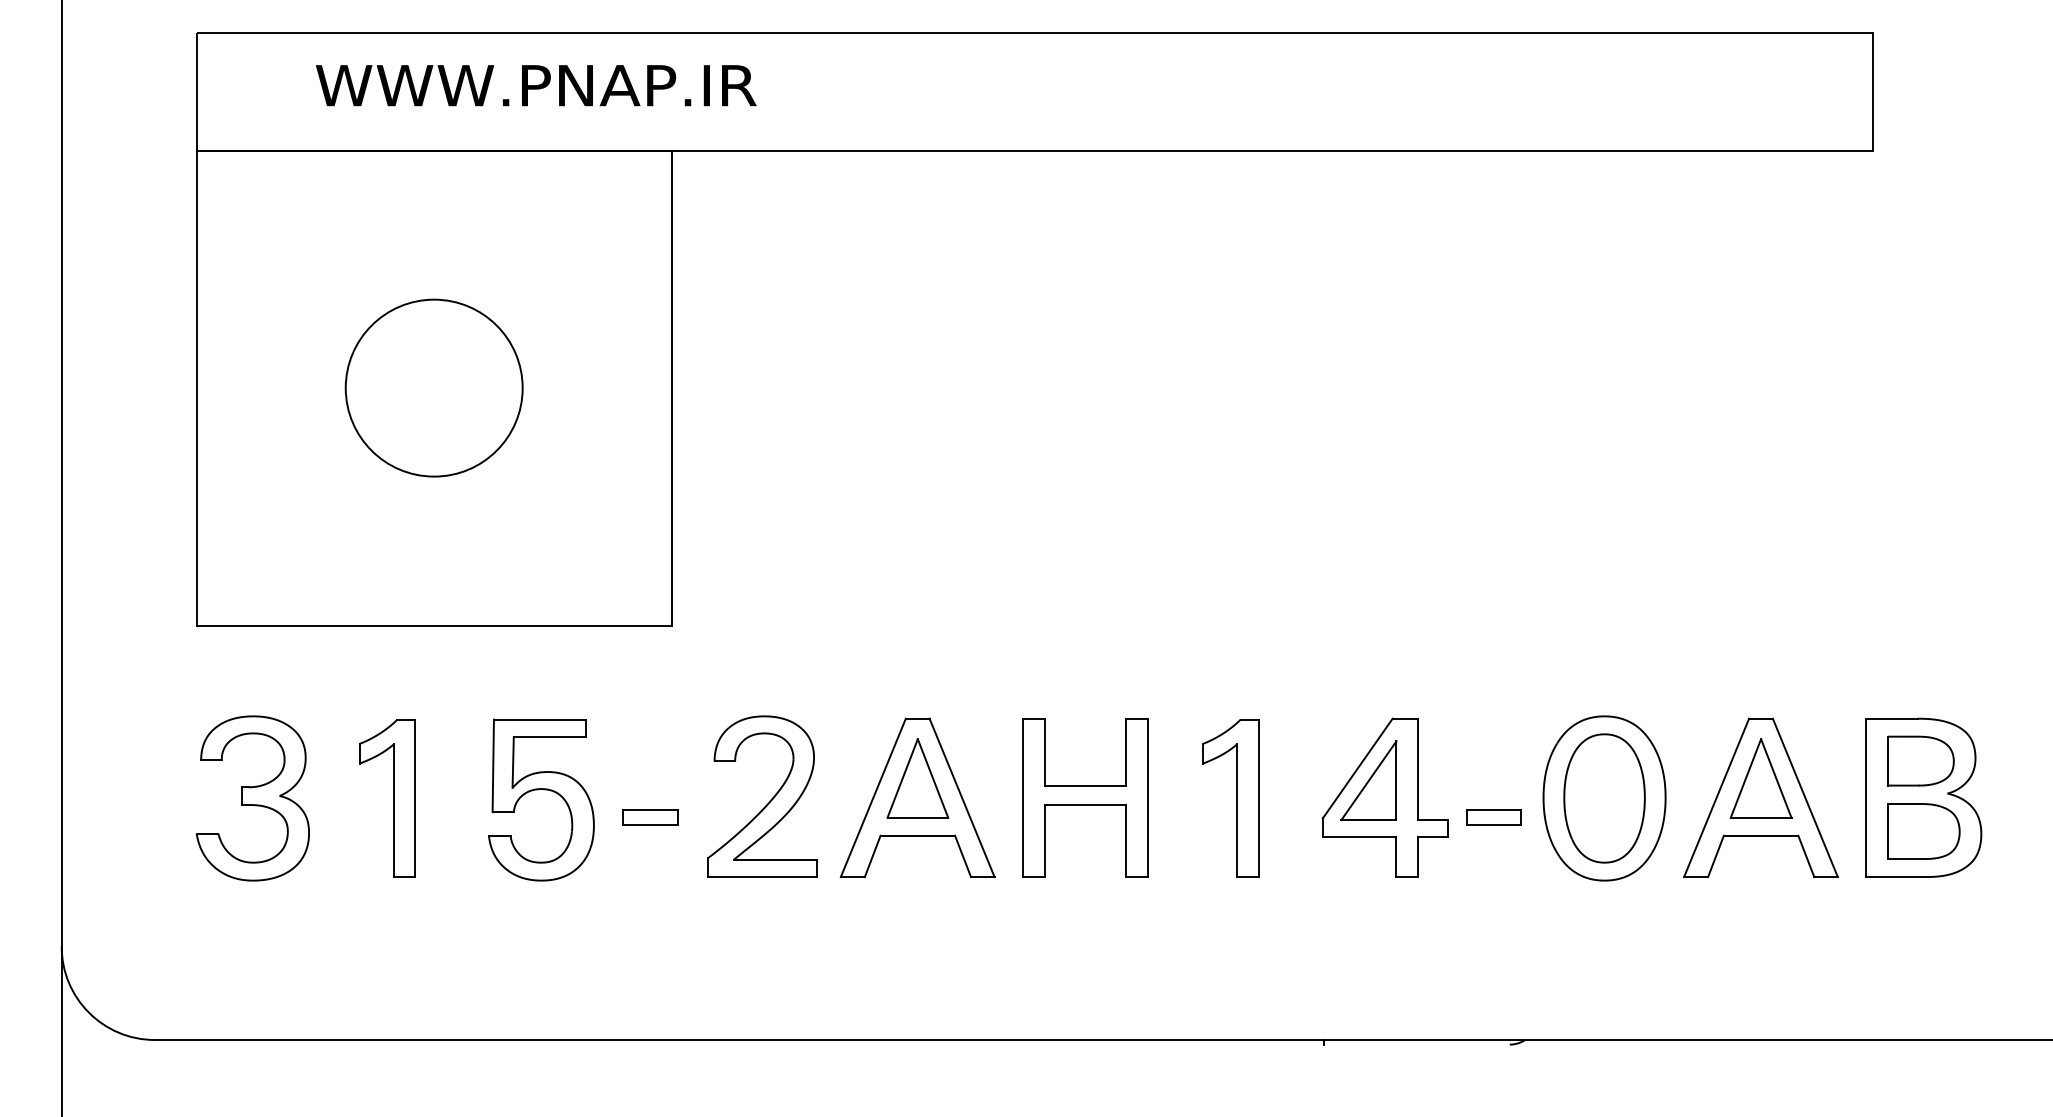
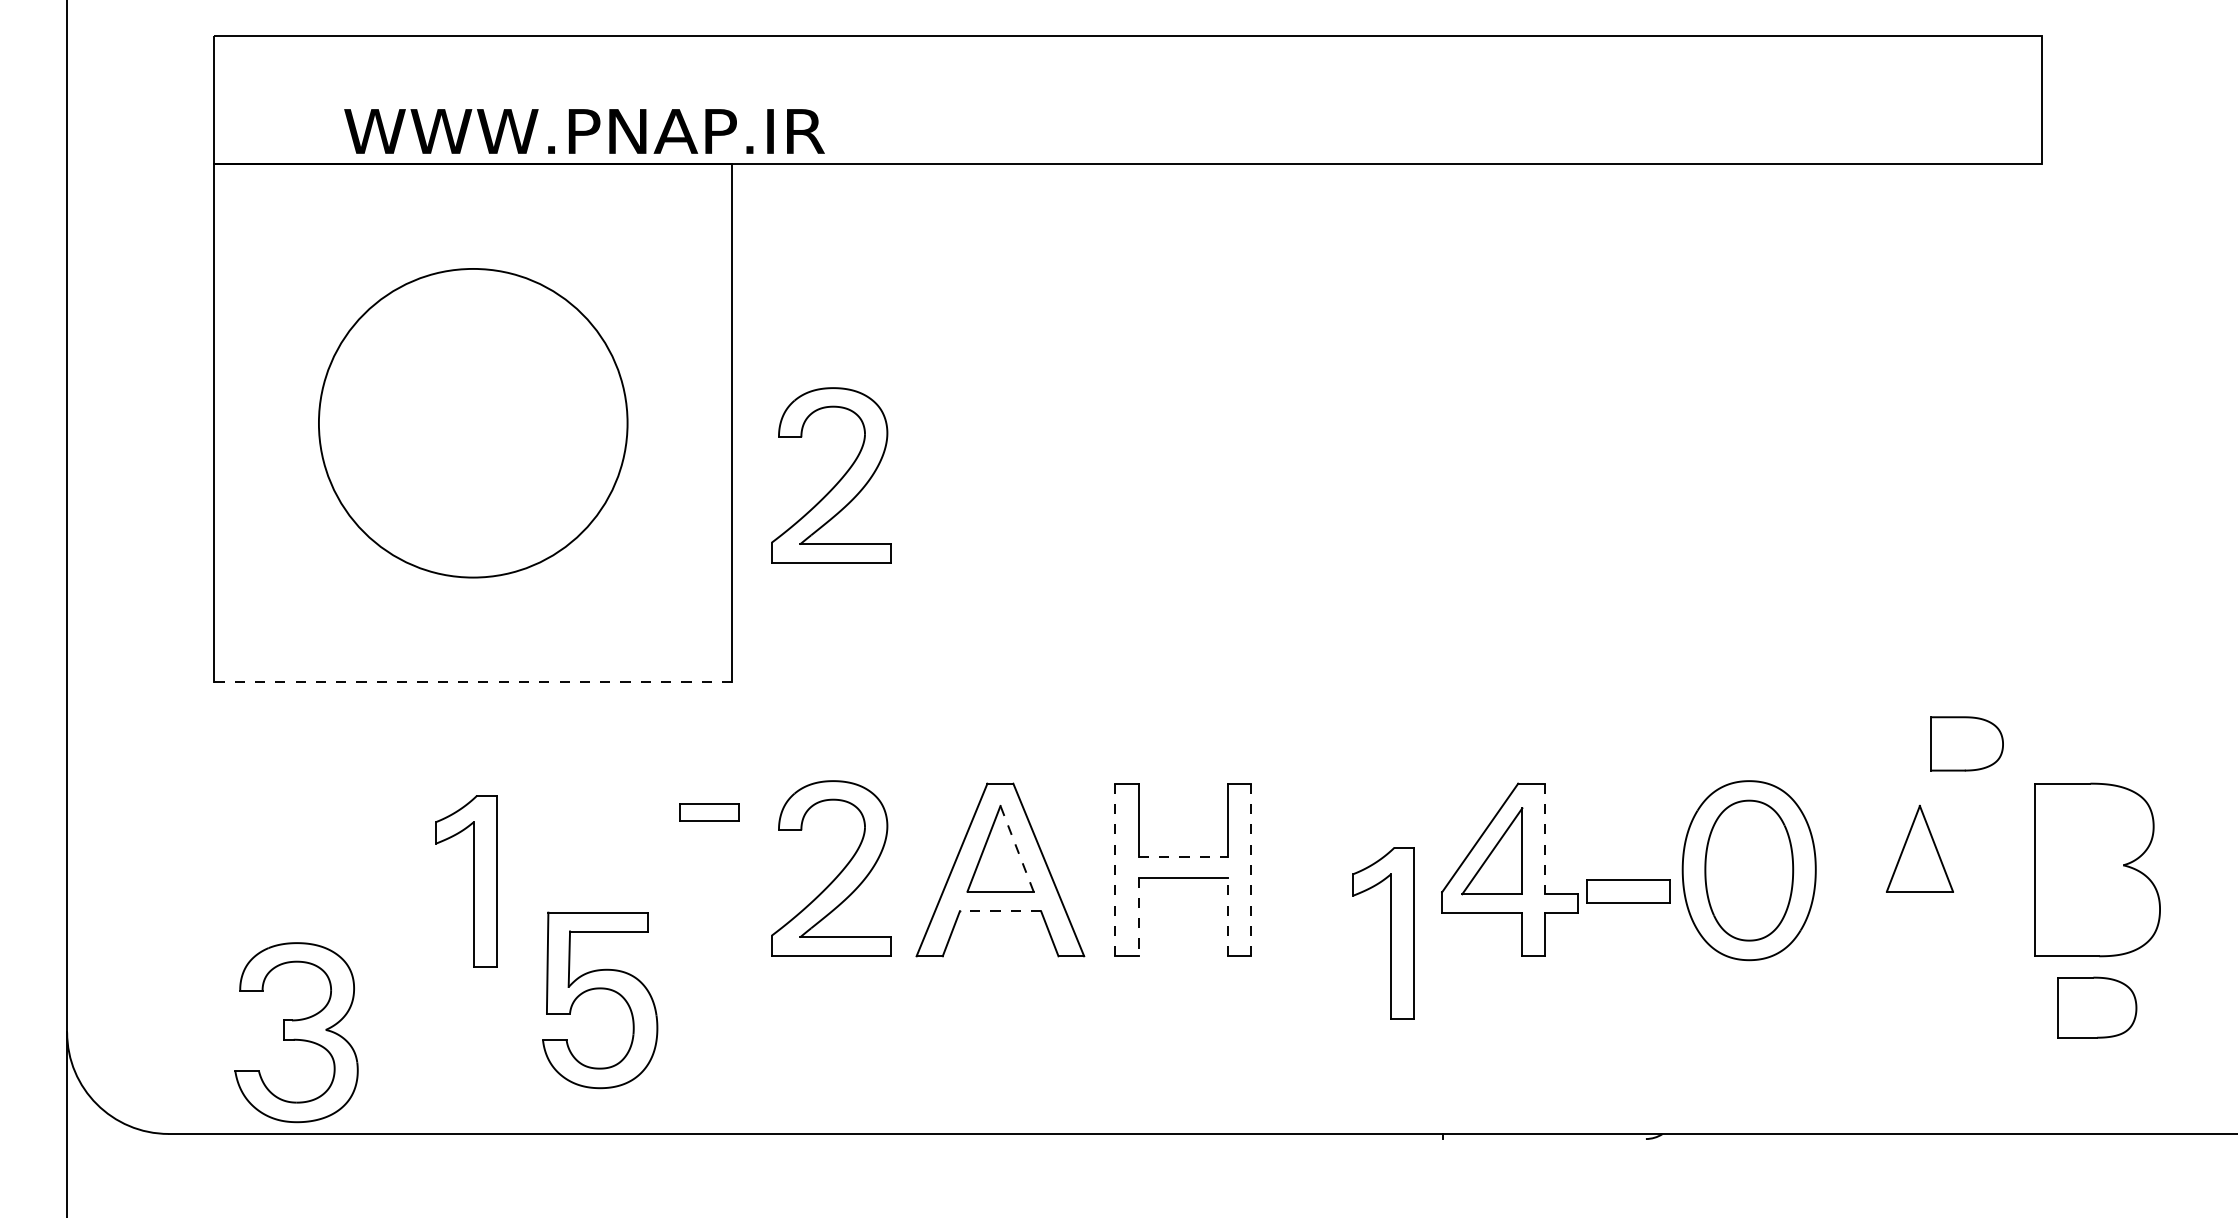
text: (536, 85) -> (584, 131), moved
circle: (433, 387) -> (472, 422), size x1.6
part: (768, 441) -> (837, 481), added
line: (434, 625) -> (473, 682), solid -> dashed
part: (1920, 760) -> (1966, 743), moved
line: (1417, 769) -> (1545, 839), solid -> dashed
line: (933, 778) -> (1017, 848), solid -> dashed
line: (1085, 786) -> (1183, 857), solid -> dashed
part: (541, 790) -> (600, 989), moved
line: (1023, 797) -> (1115, 869), solid -> dashed
part: (1760, 797) -> (1919, 869), removed
part: (252, 798) -> (296, 1032), moved
part: (394, 798) -> (473, 881), moved
line: (1148, 798) -> (1251, 870), solid -> dashed
part: (1236, 798) -> (1390, 933), moved
part: (650, 817) -> (709, 812), moved
part: (1493, 817) -> (1628, 891), size x1.4
part: (1923, 831) -> (2097, 1007), moved
line: (917, 835) -> (1000, 911), solid -> dashed
line: (1126, 840) -> (1227, 916), solid -> dashed
line: (1044, 841) -> (1138, 917), solid -> dashed

